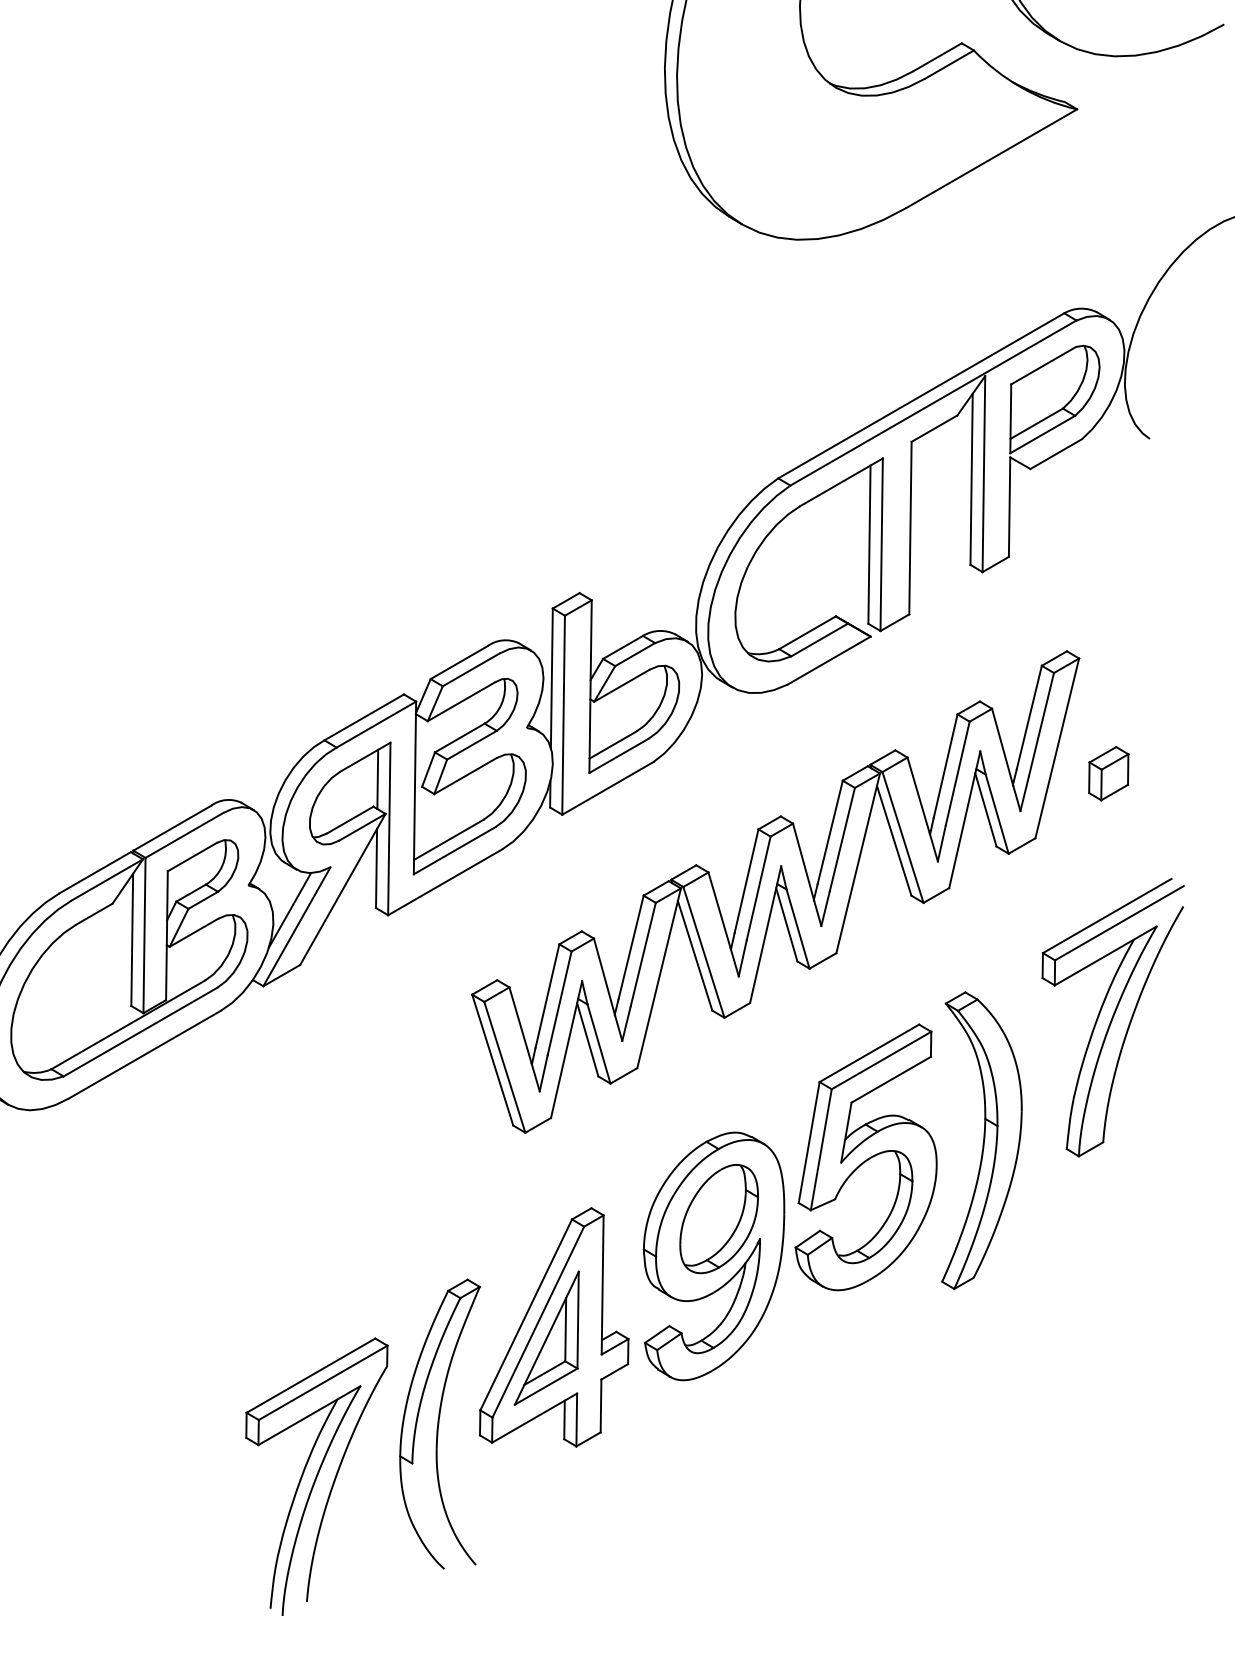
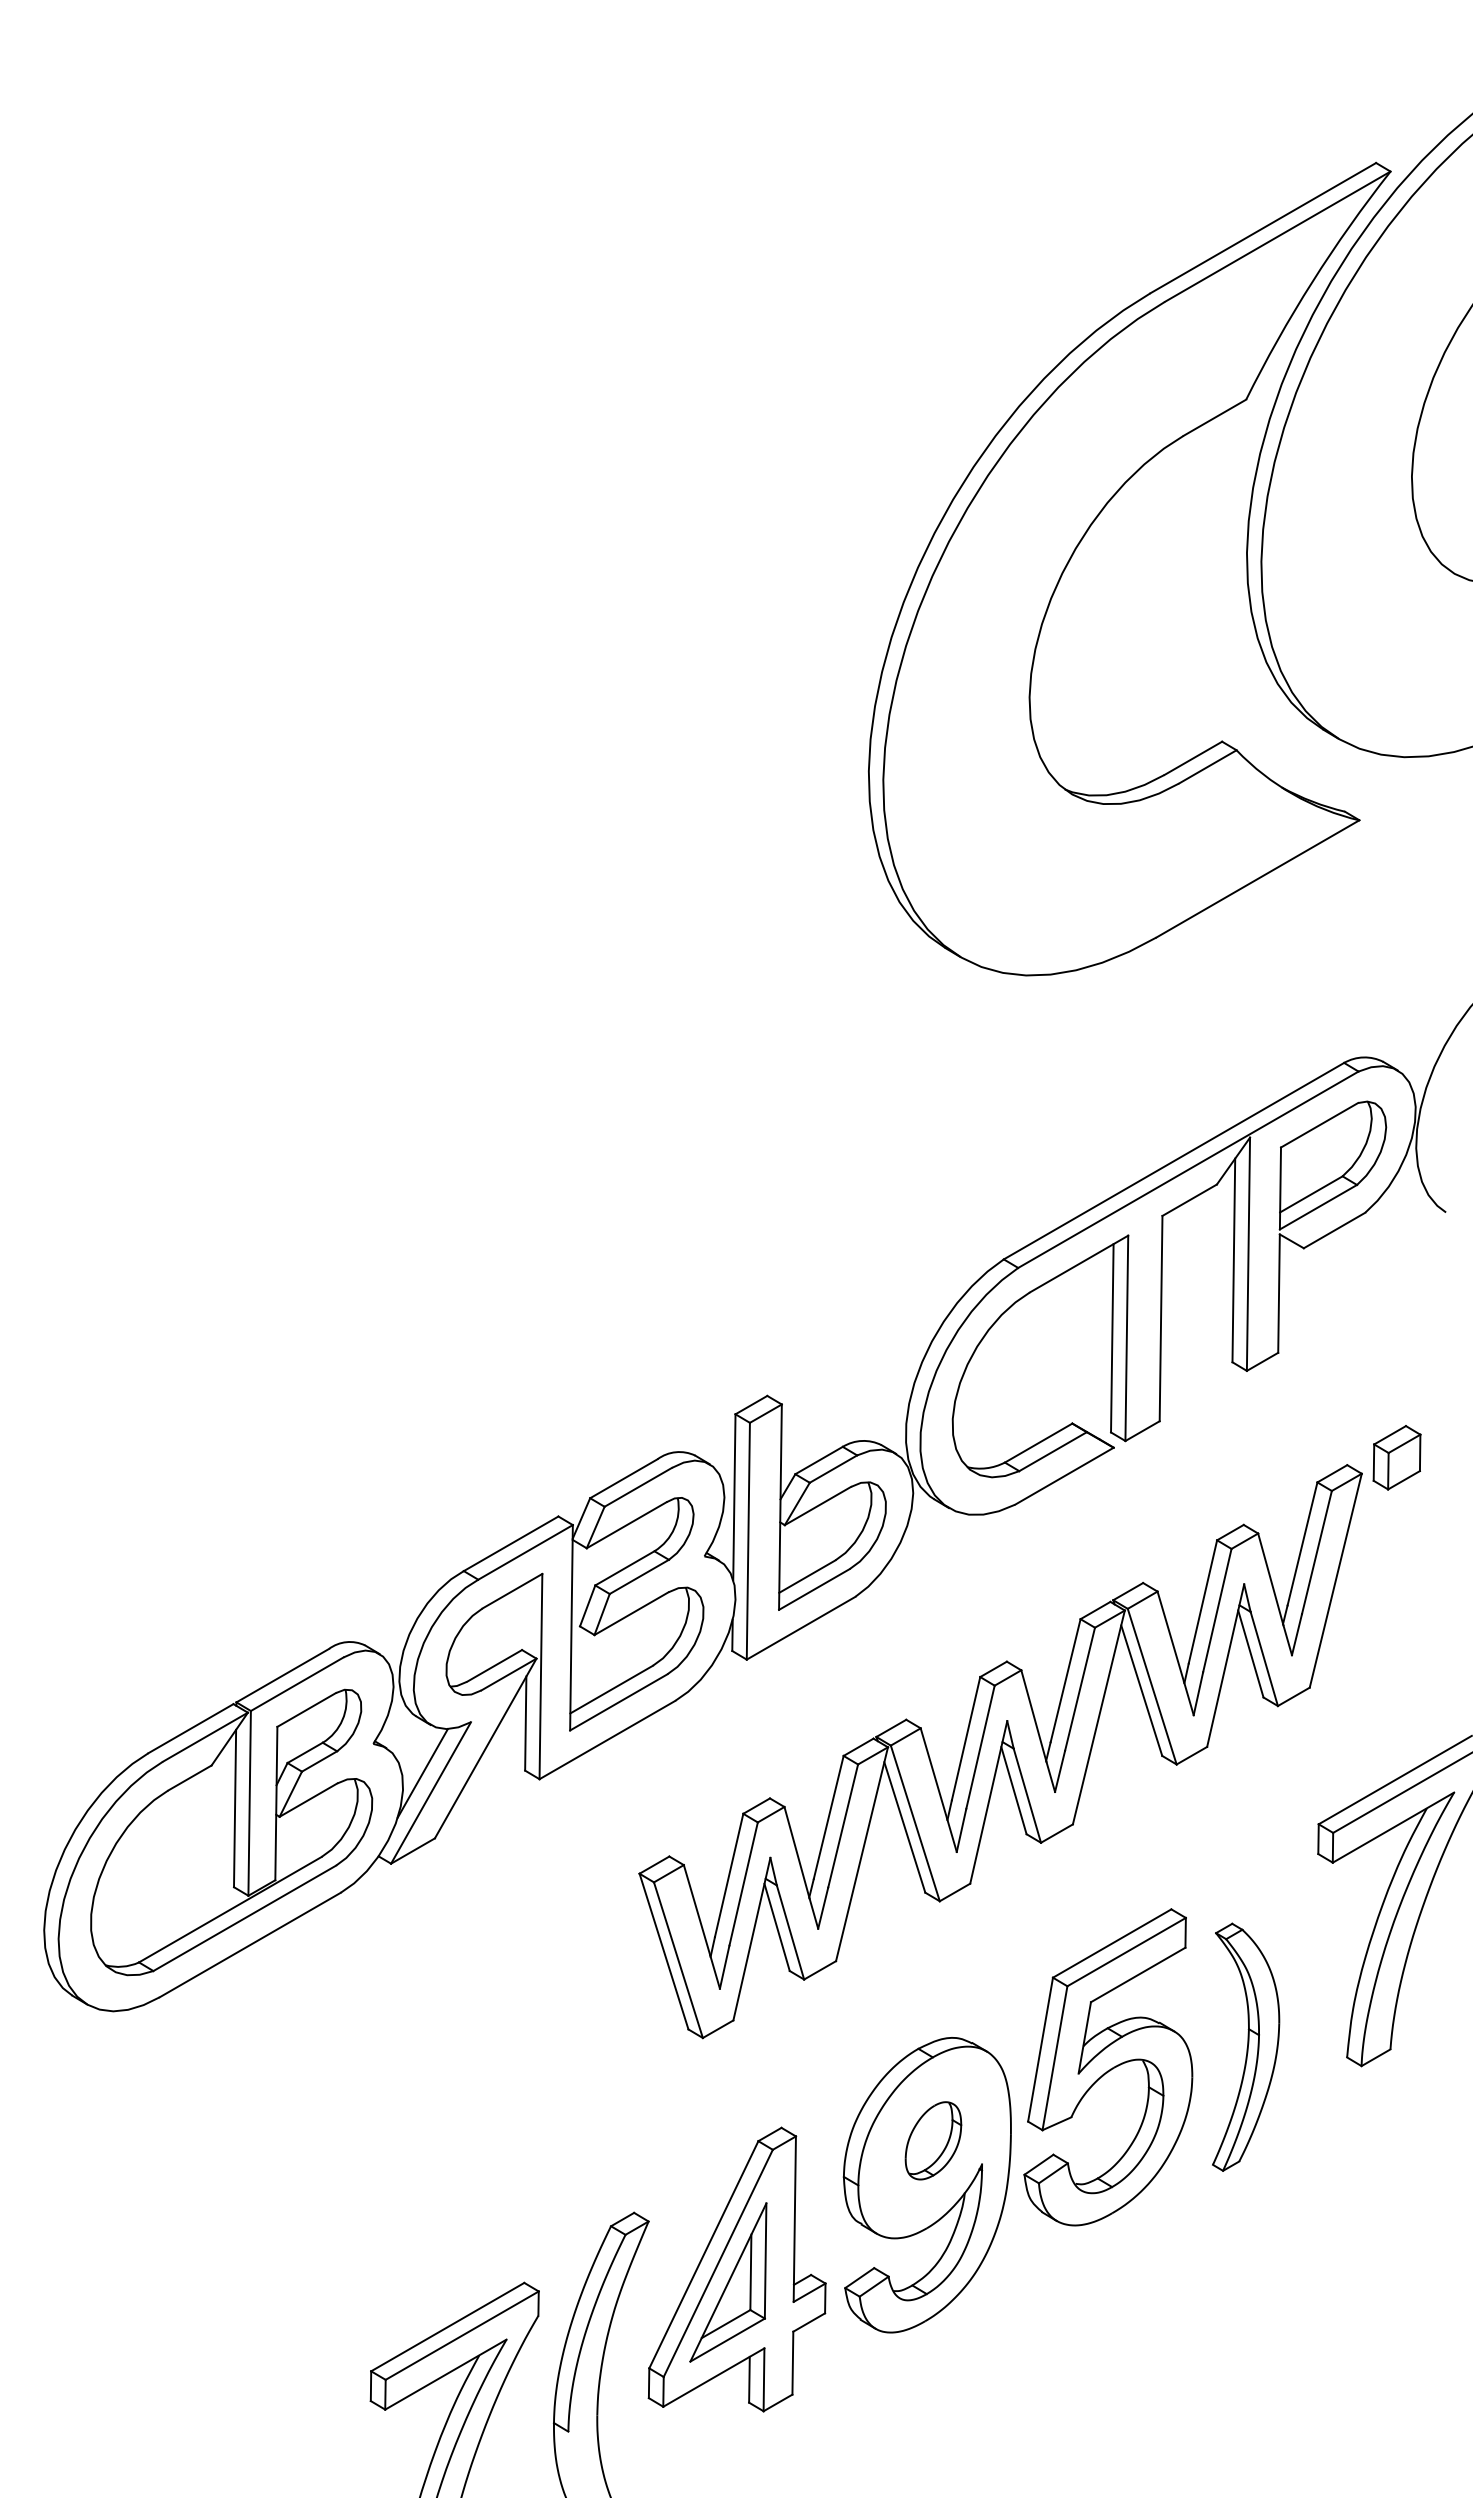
part: (1108, 773) -> (1396, 1457), moved
line: (377, 779) -> (526, 1617), removed
part: (981, 1139) -> (1245, 2046), size x0.7
part: (719, 1218) -> (933, 2140), size x0.6

